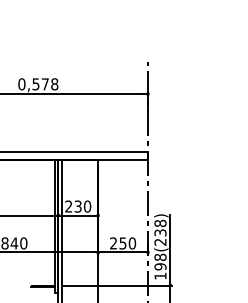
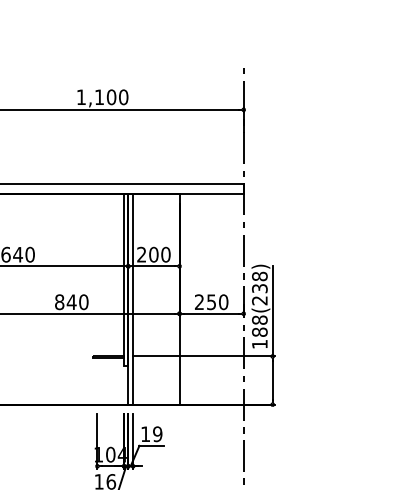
text: (38, 84) -> (102, 97), 0,578 -> 1,100
text: (77, 206) -> (153, 254), 230 -> 200
text: (160, 266) -> (259, 332), 198(238) -> 188(238)

